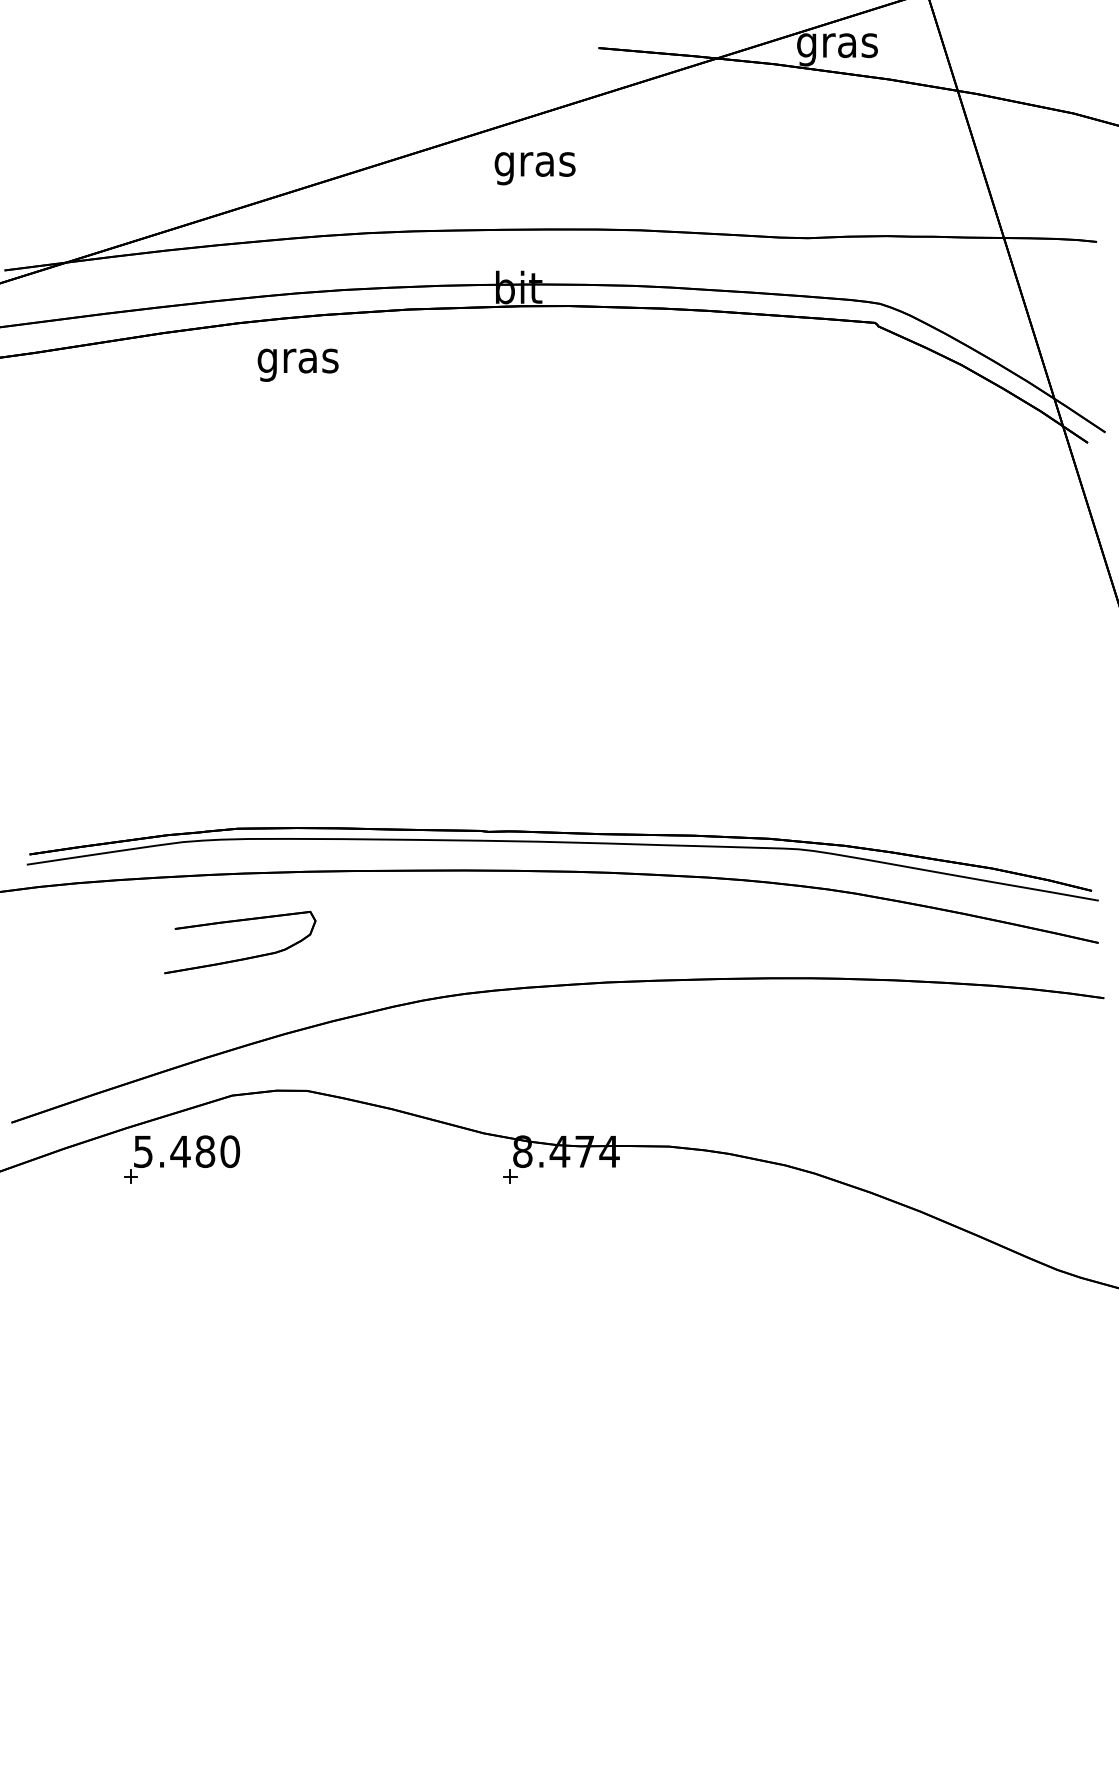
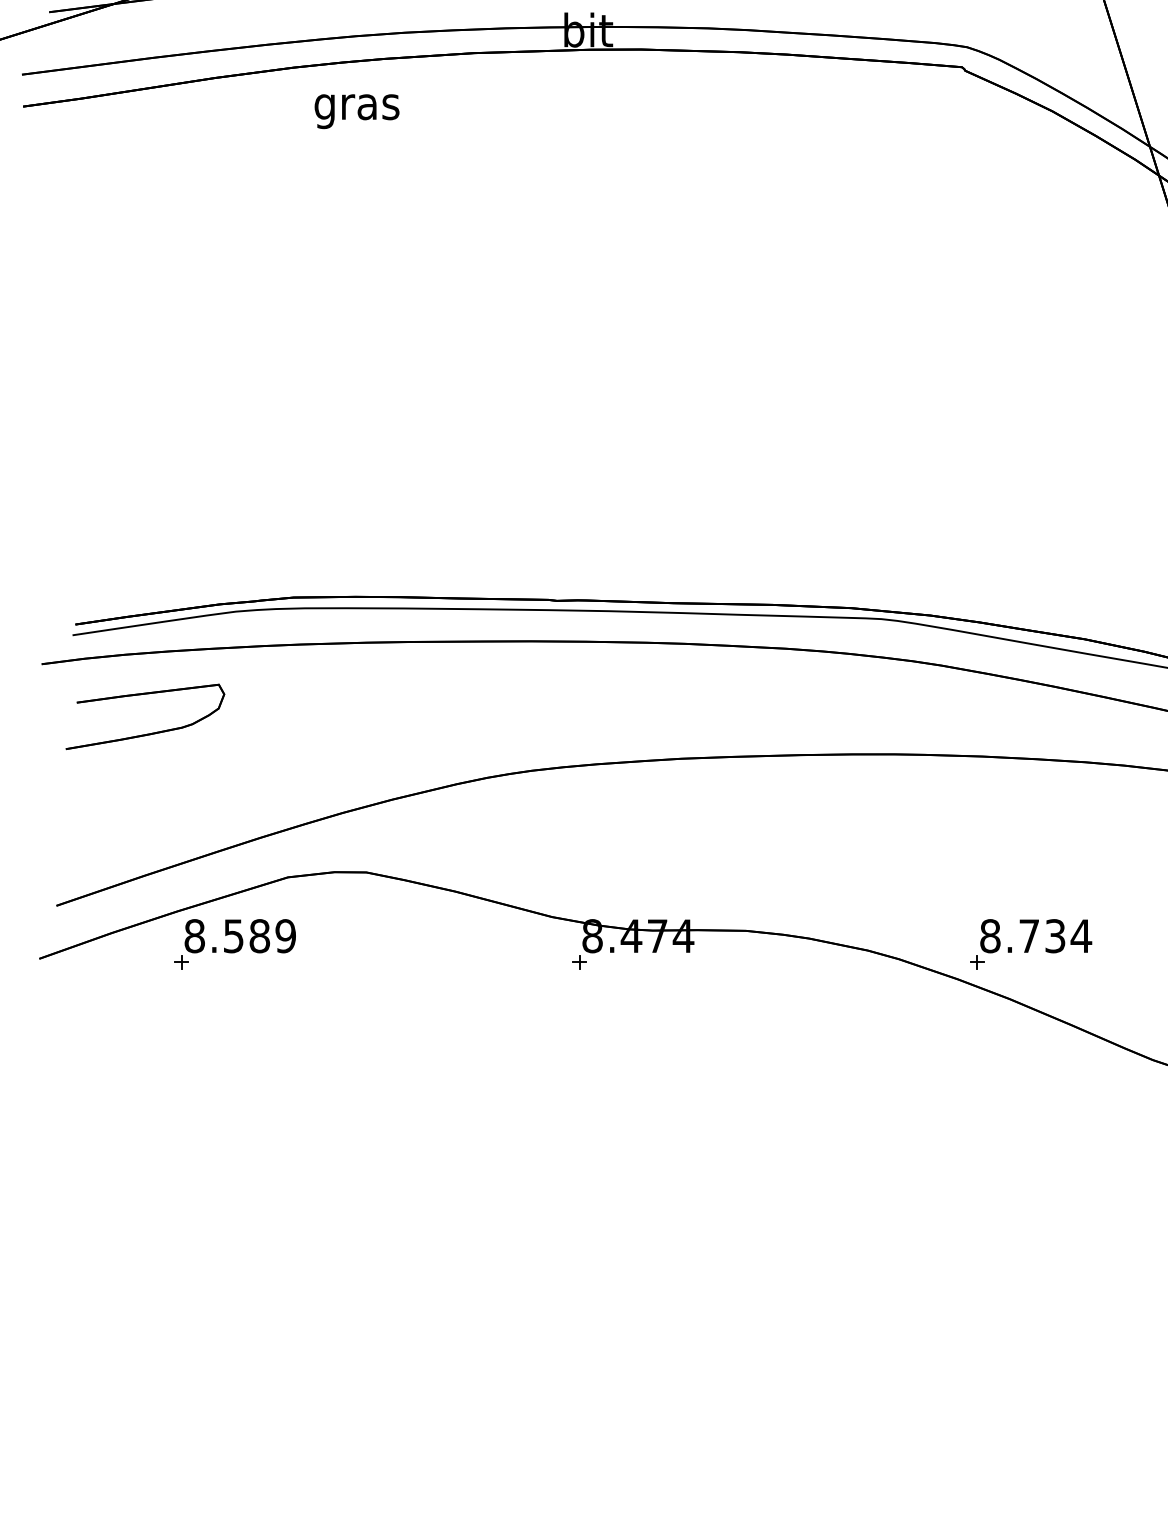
part: (240, 958) -> (145, 733), moved
text: (186, 1151) -> (239, 935), 5.480 -> 8.589
part: (941, 1159) -> (1031, 944), added

